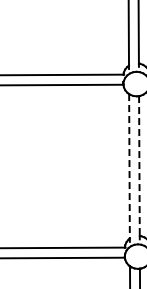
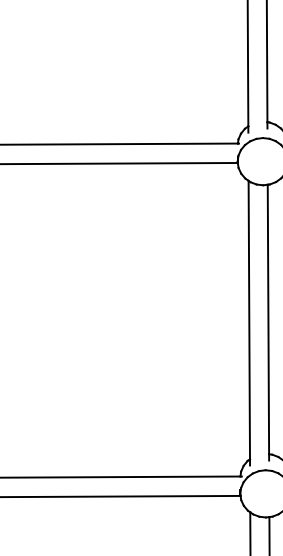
line: (129, 166) -> (249, 320), dashed -> solid
line: (139, 166) -> (268, 320), dashed -> solid

